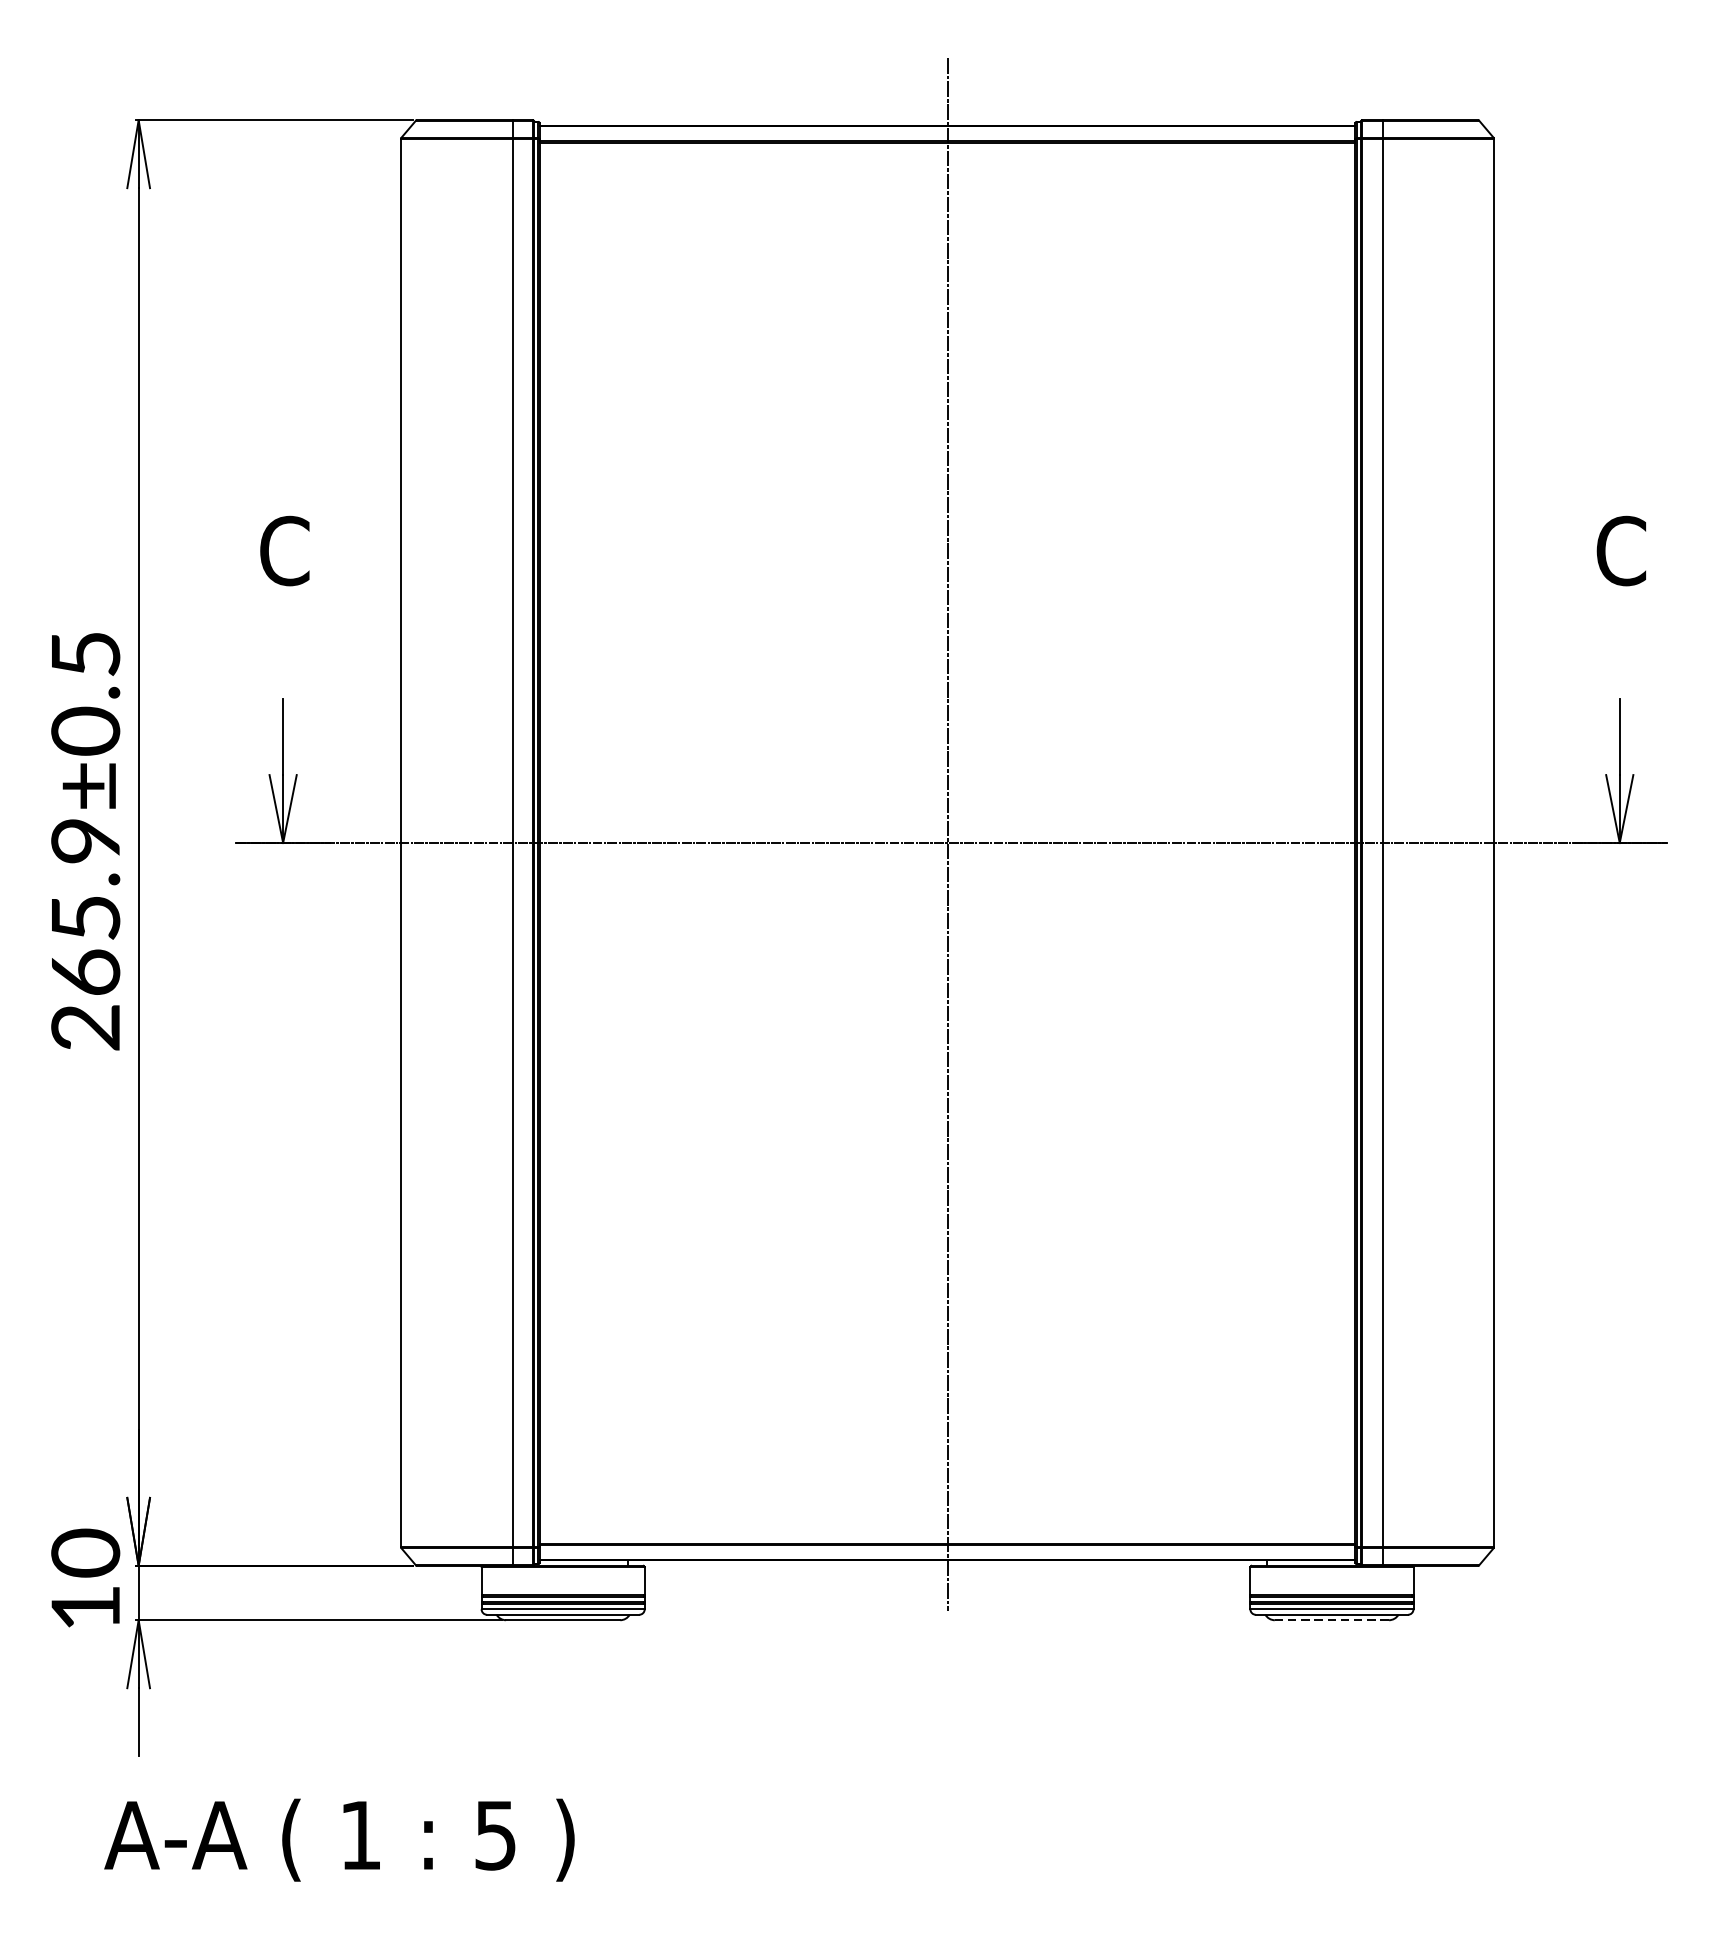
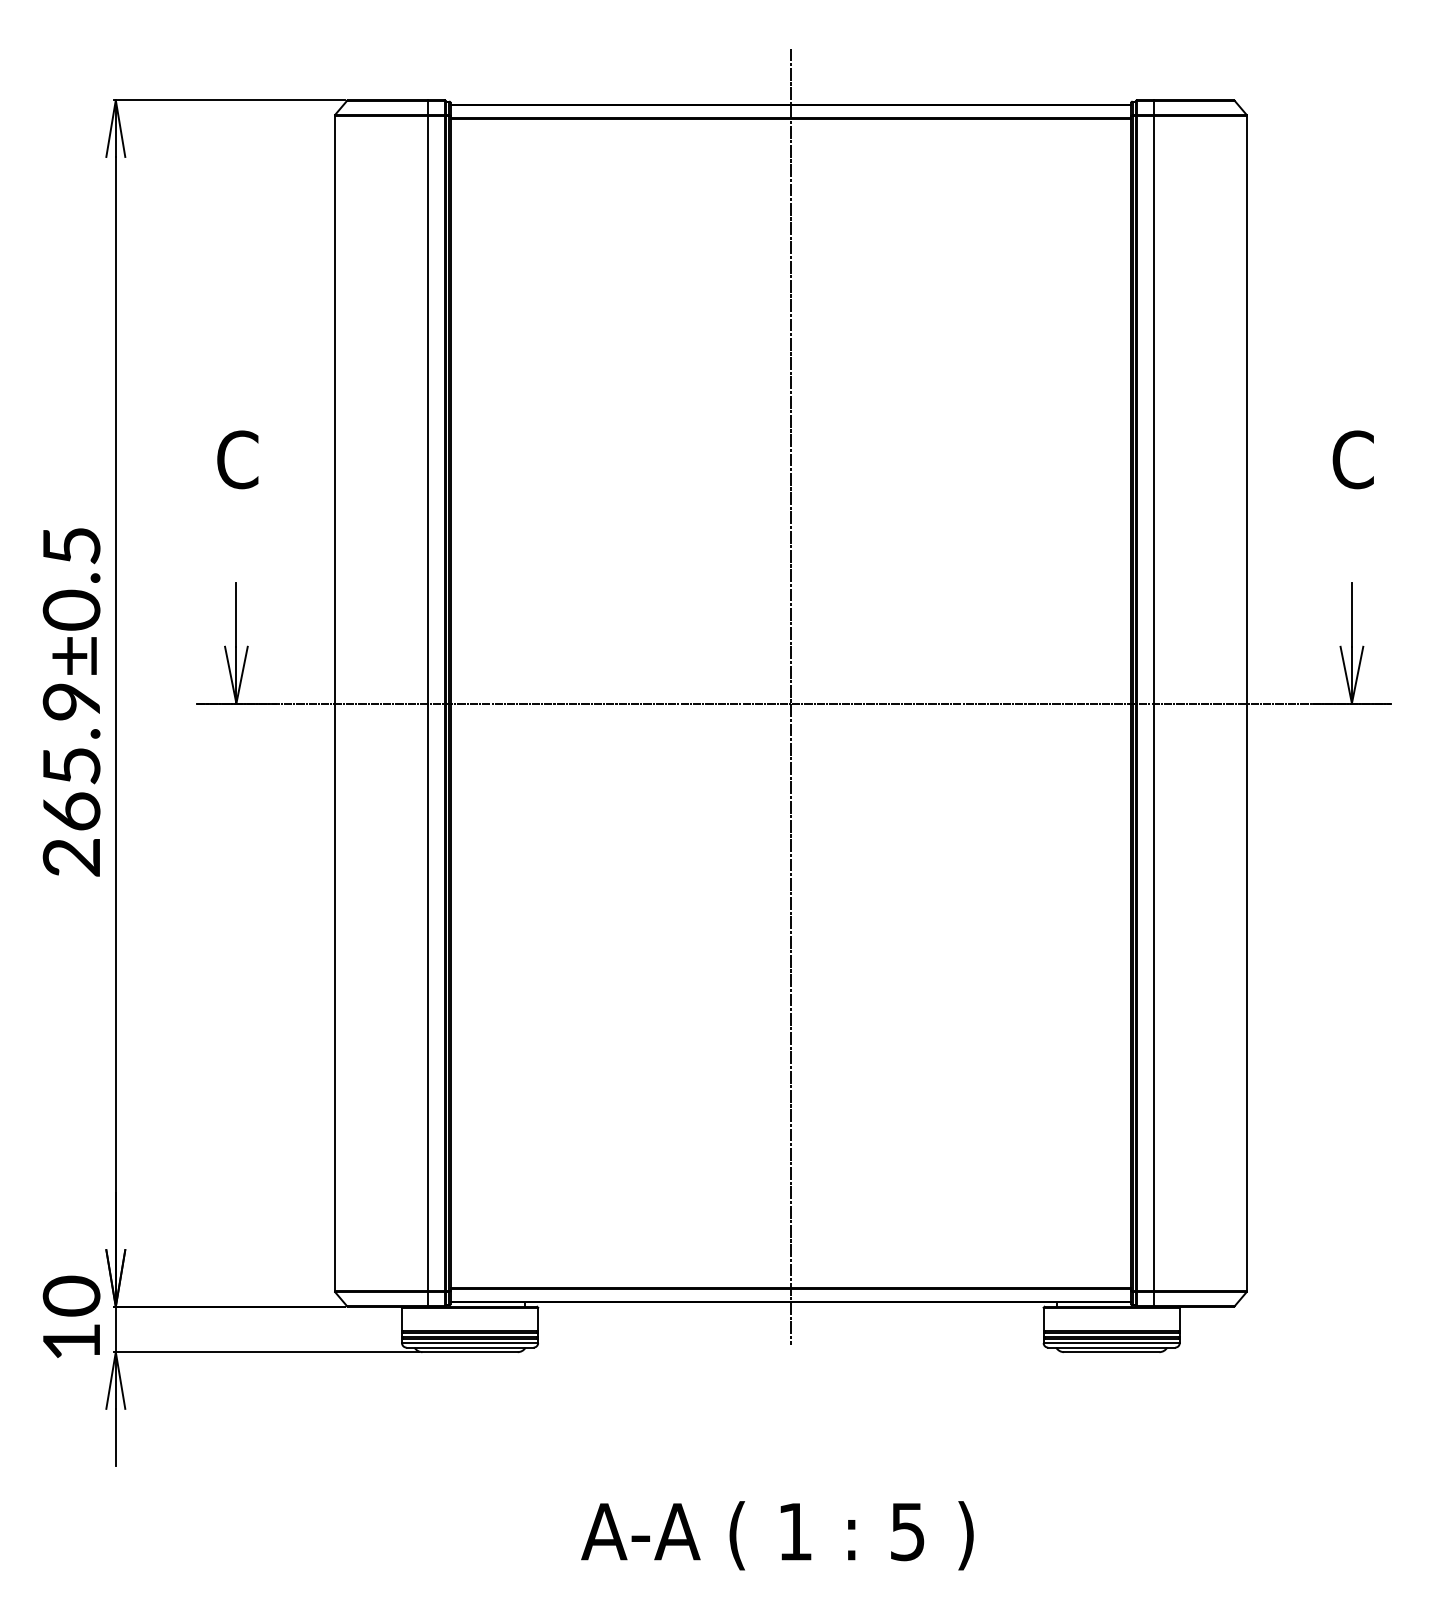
line: (1331, 1620) -> (1111, 1352), dashed -> solid
text: (339, 1839) -> (777, 1535), moved

